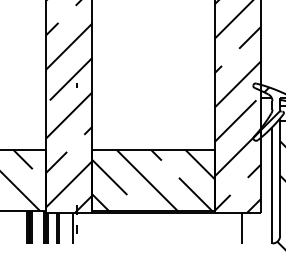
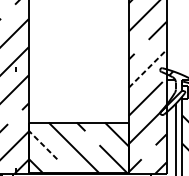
line: (237, 84) -> (147, 69), solid -> dashed
line: (109, 177) -> (42, 145), solid -> dashed

